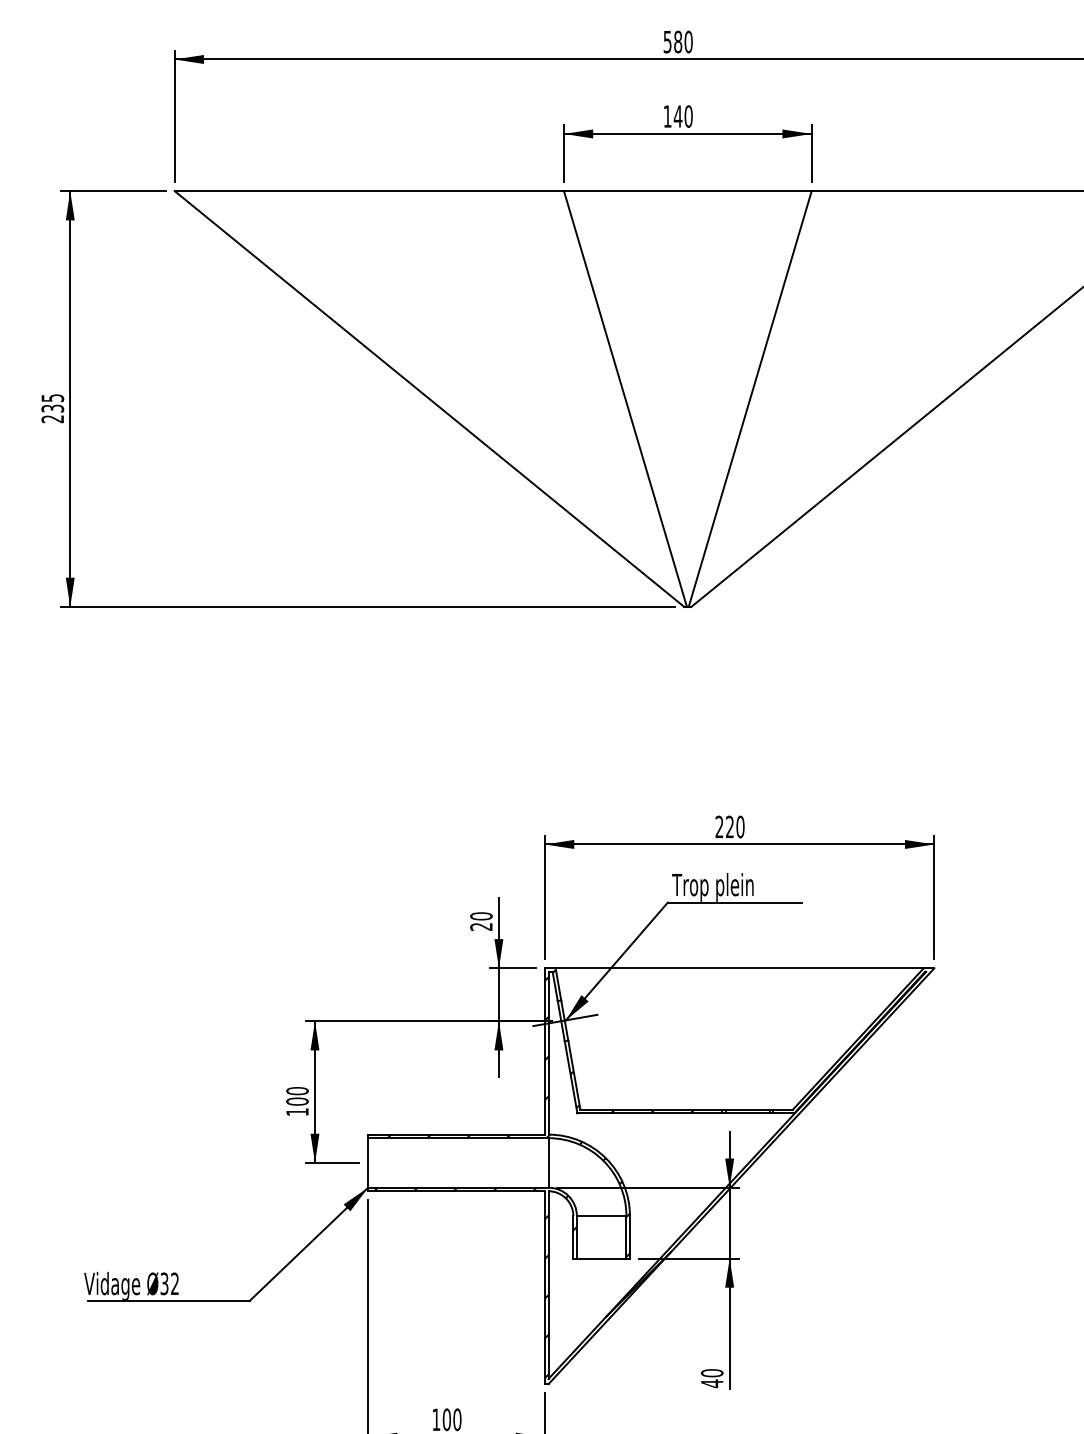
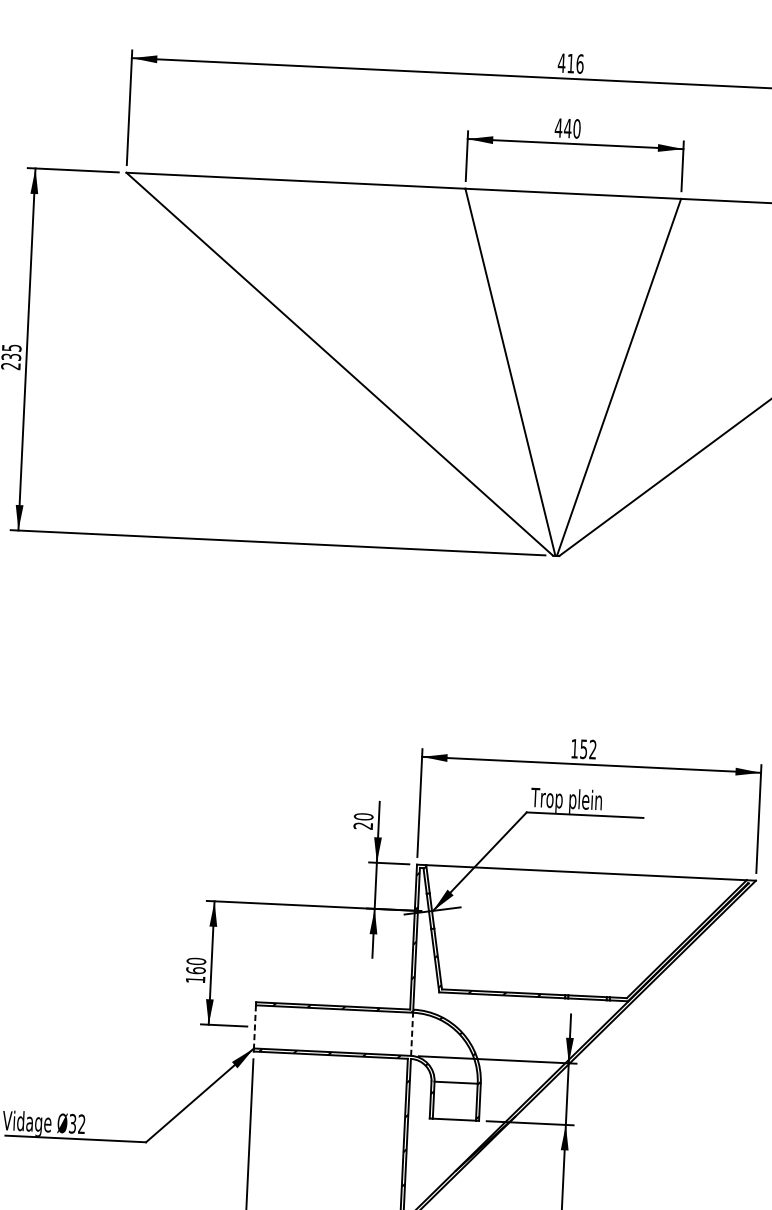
text: (677, 41) -> (570, 63), 580 -> 416
text: (667, 116) -> (558, 128), 140 -> 440
text: (729, 826) -> (583, 748), 220 -> 152
text: (297, 1101) -> (196, 970), 100 -> 160
line: (368, 1162) -> (255, 1026), solid -> dashed
line: (548, 1162) -> (412, 1033), solid -> dashed

